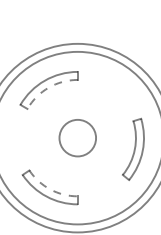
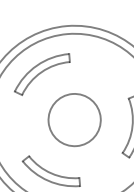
arc: (48, 87) -> (41, 71), dashed -> solid
circle: (77, 138) -> (74, 120), size x1.43
arc: (50, 189) -> (51, 173), dashed -> solid

